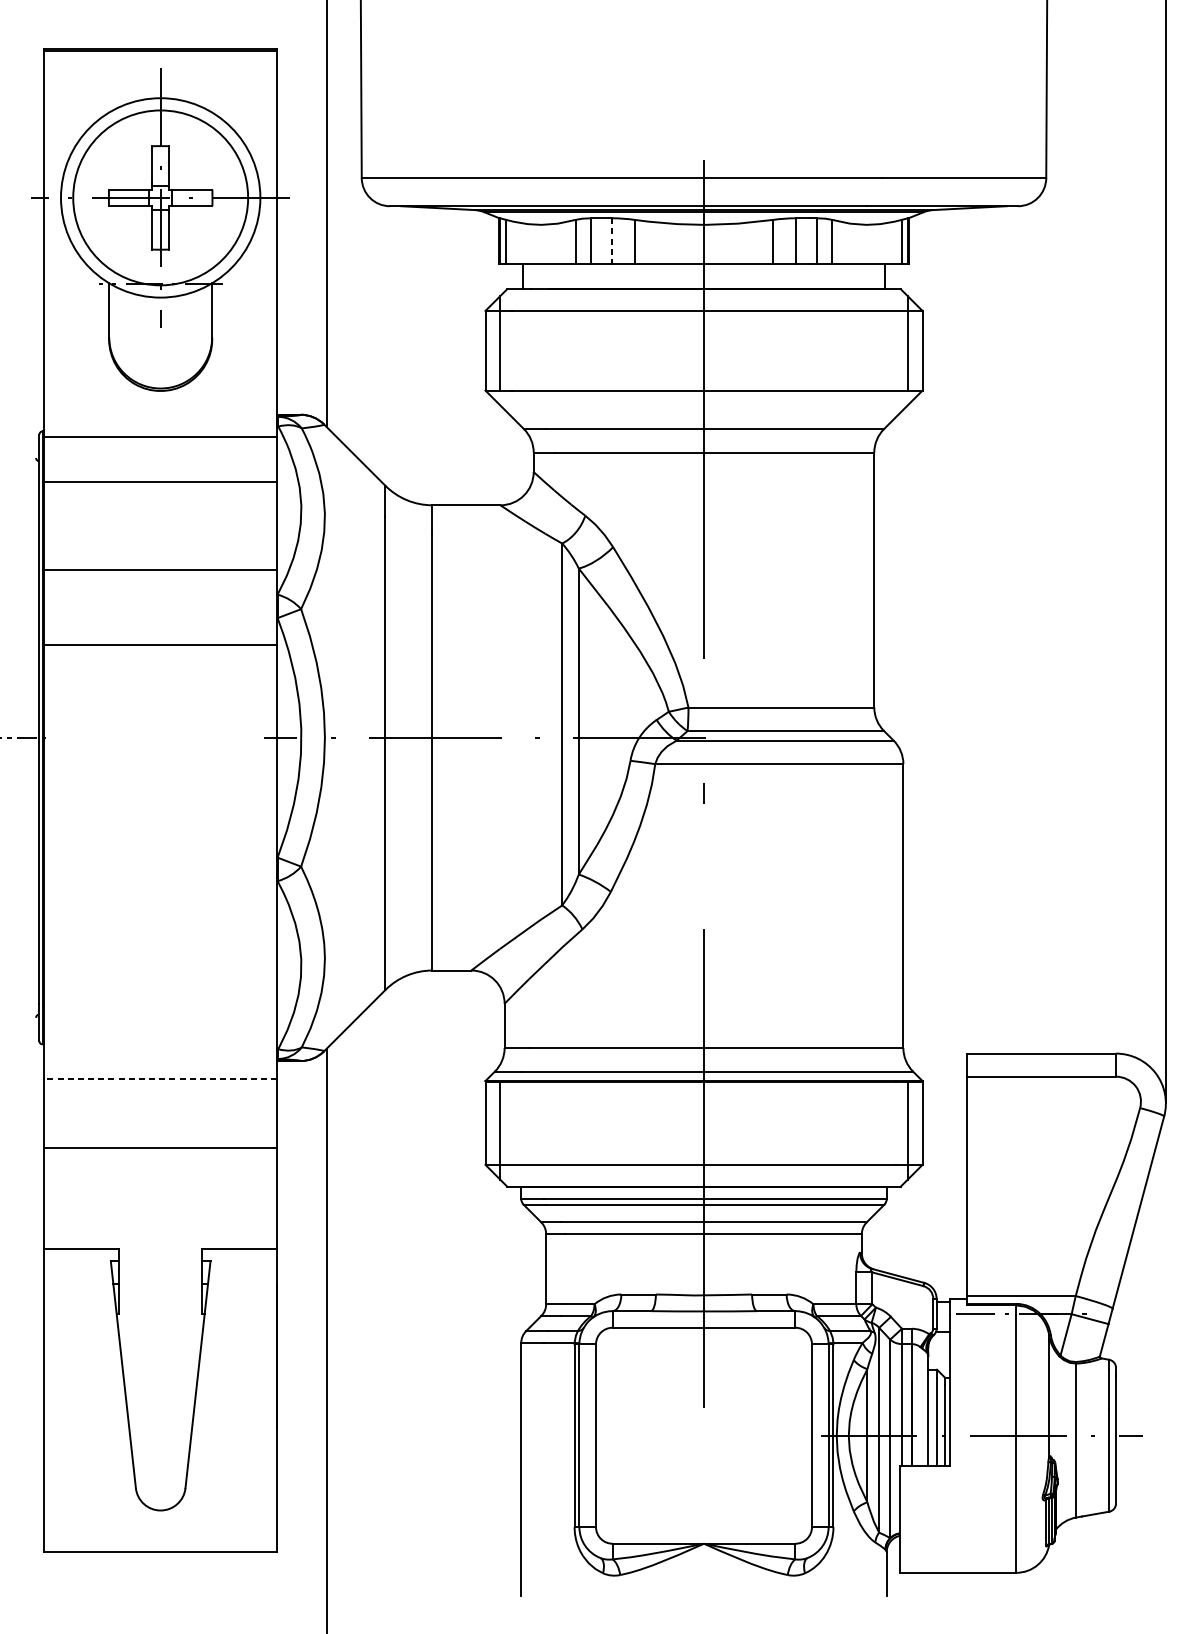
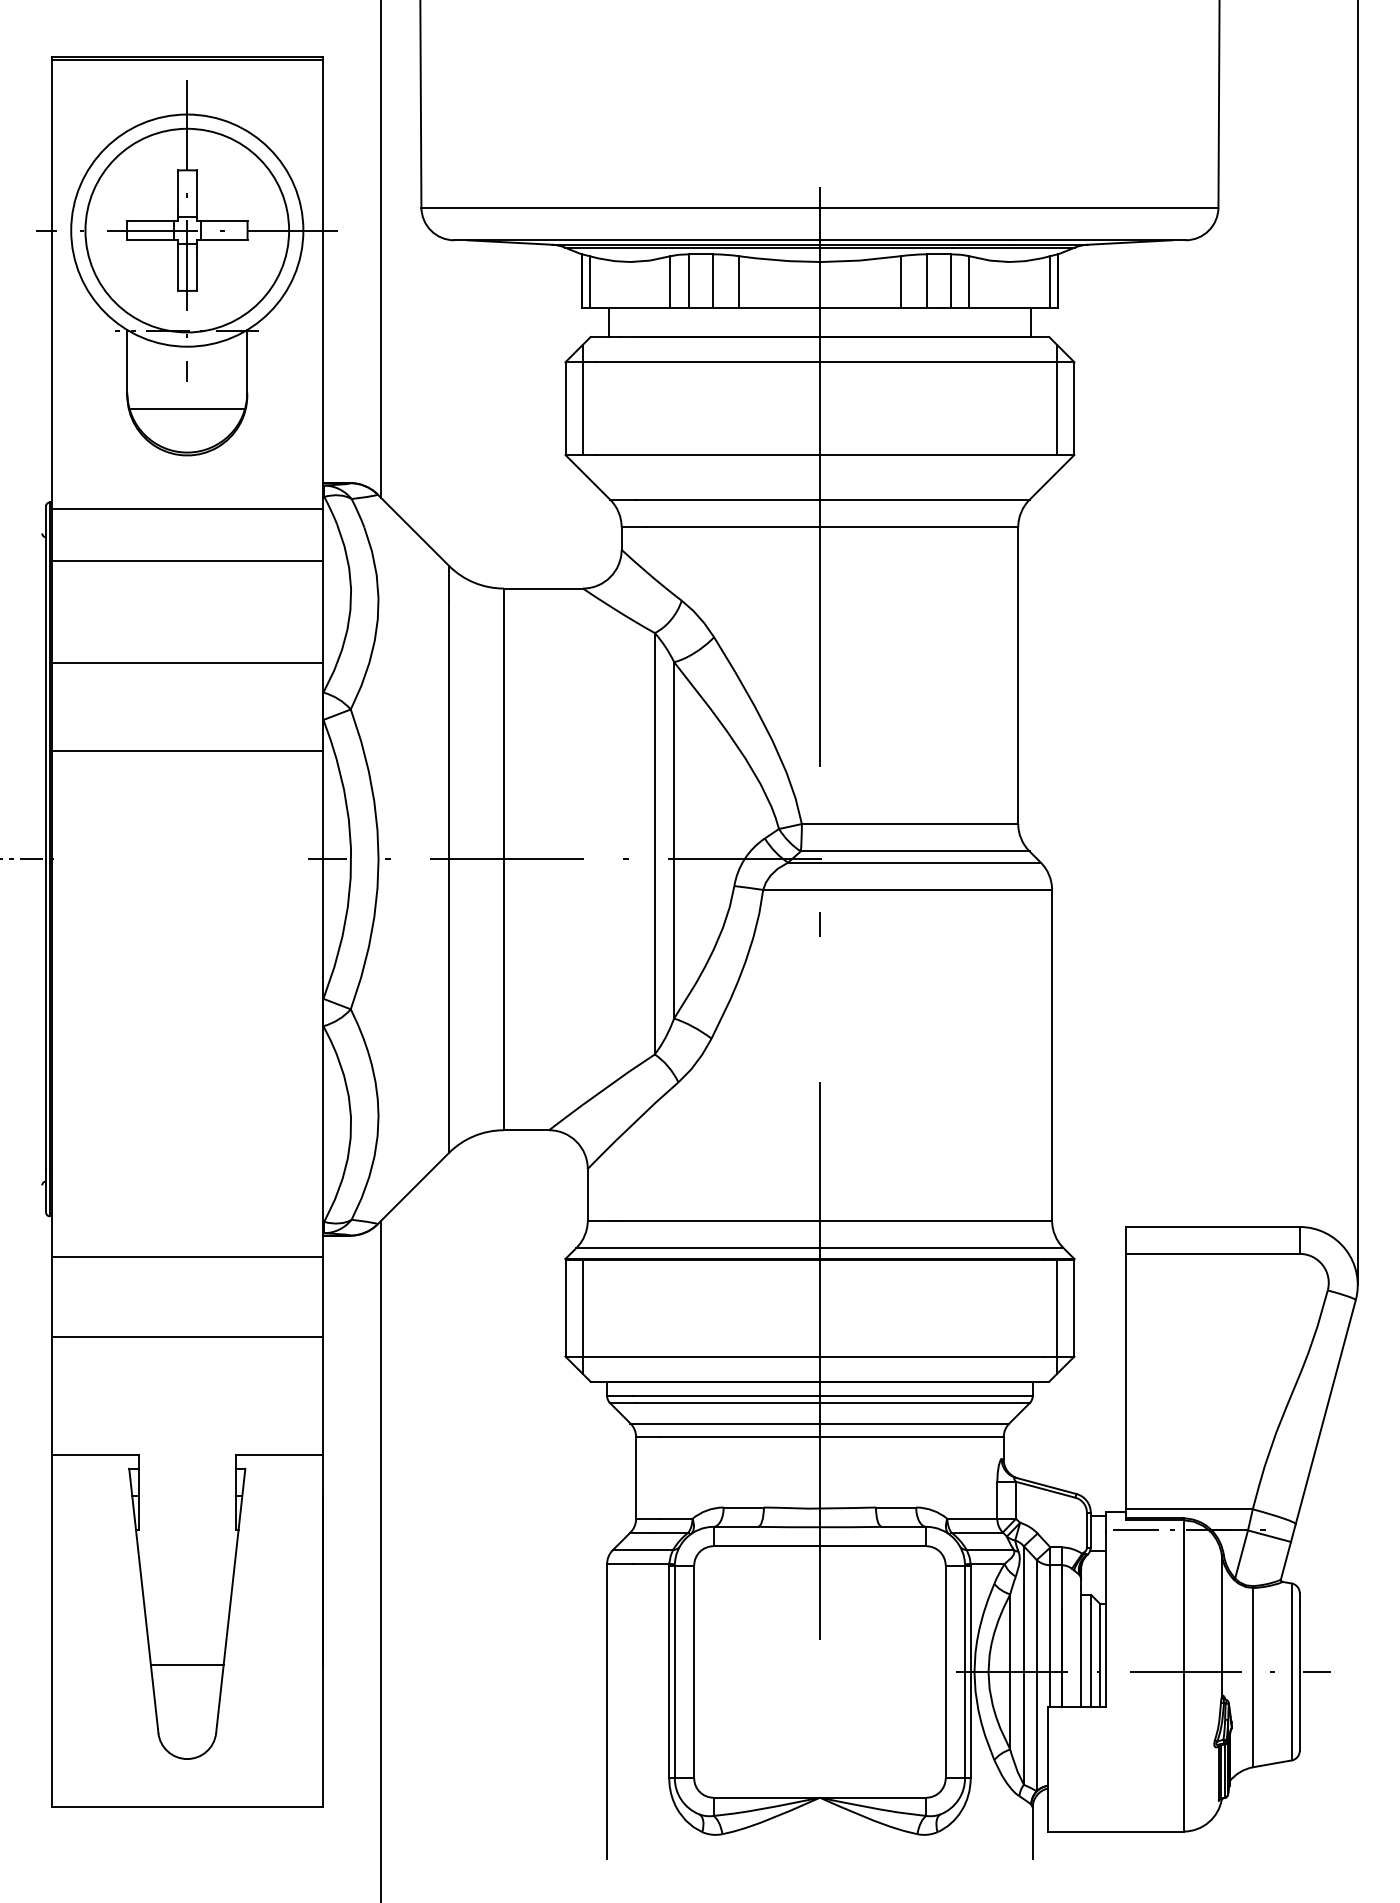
line: (612, 241) -> (713, 281), dashed -> solid
line: (160, 351) -> (186, 409), added
line: (160, 1078) -> (186, 1256), dashed -> solid
line: (160, 1429) -> (186, 1664), added

